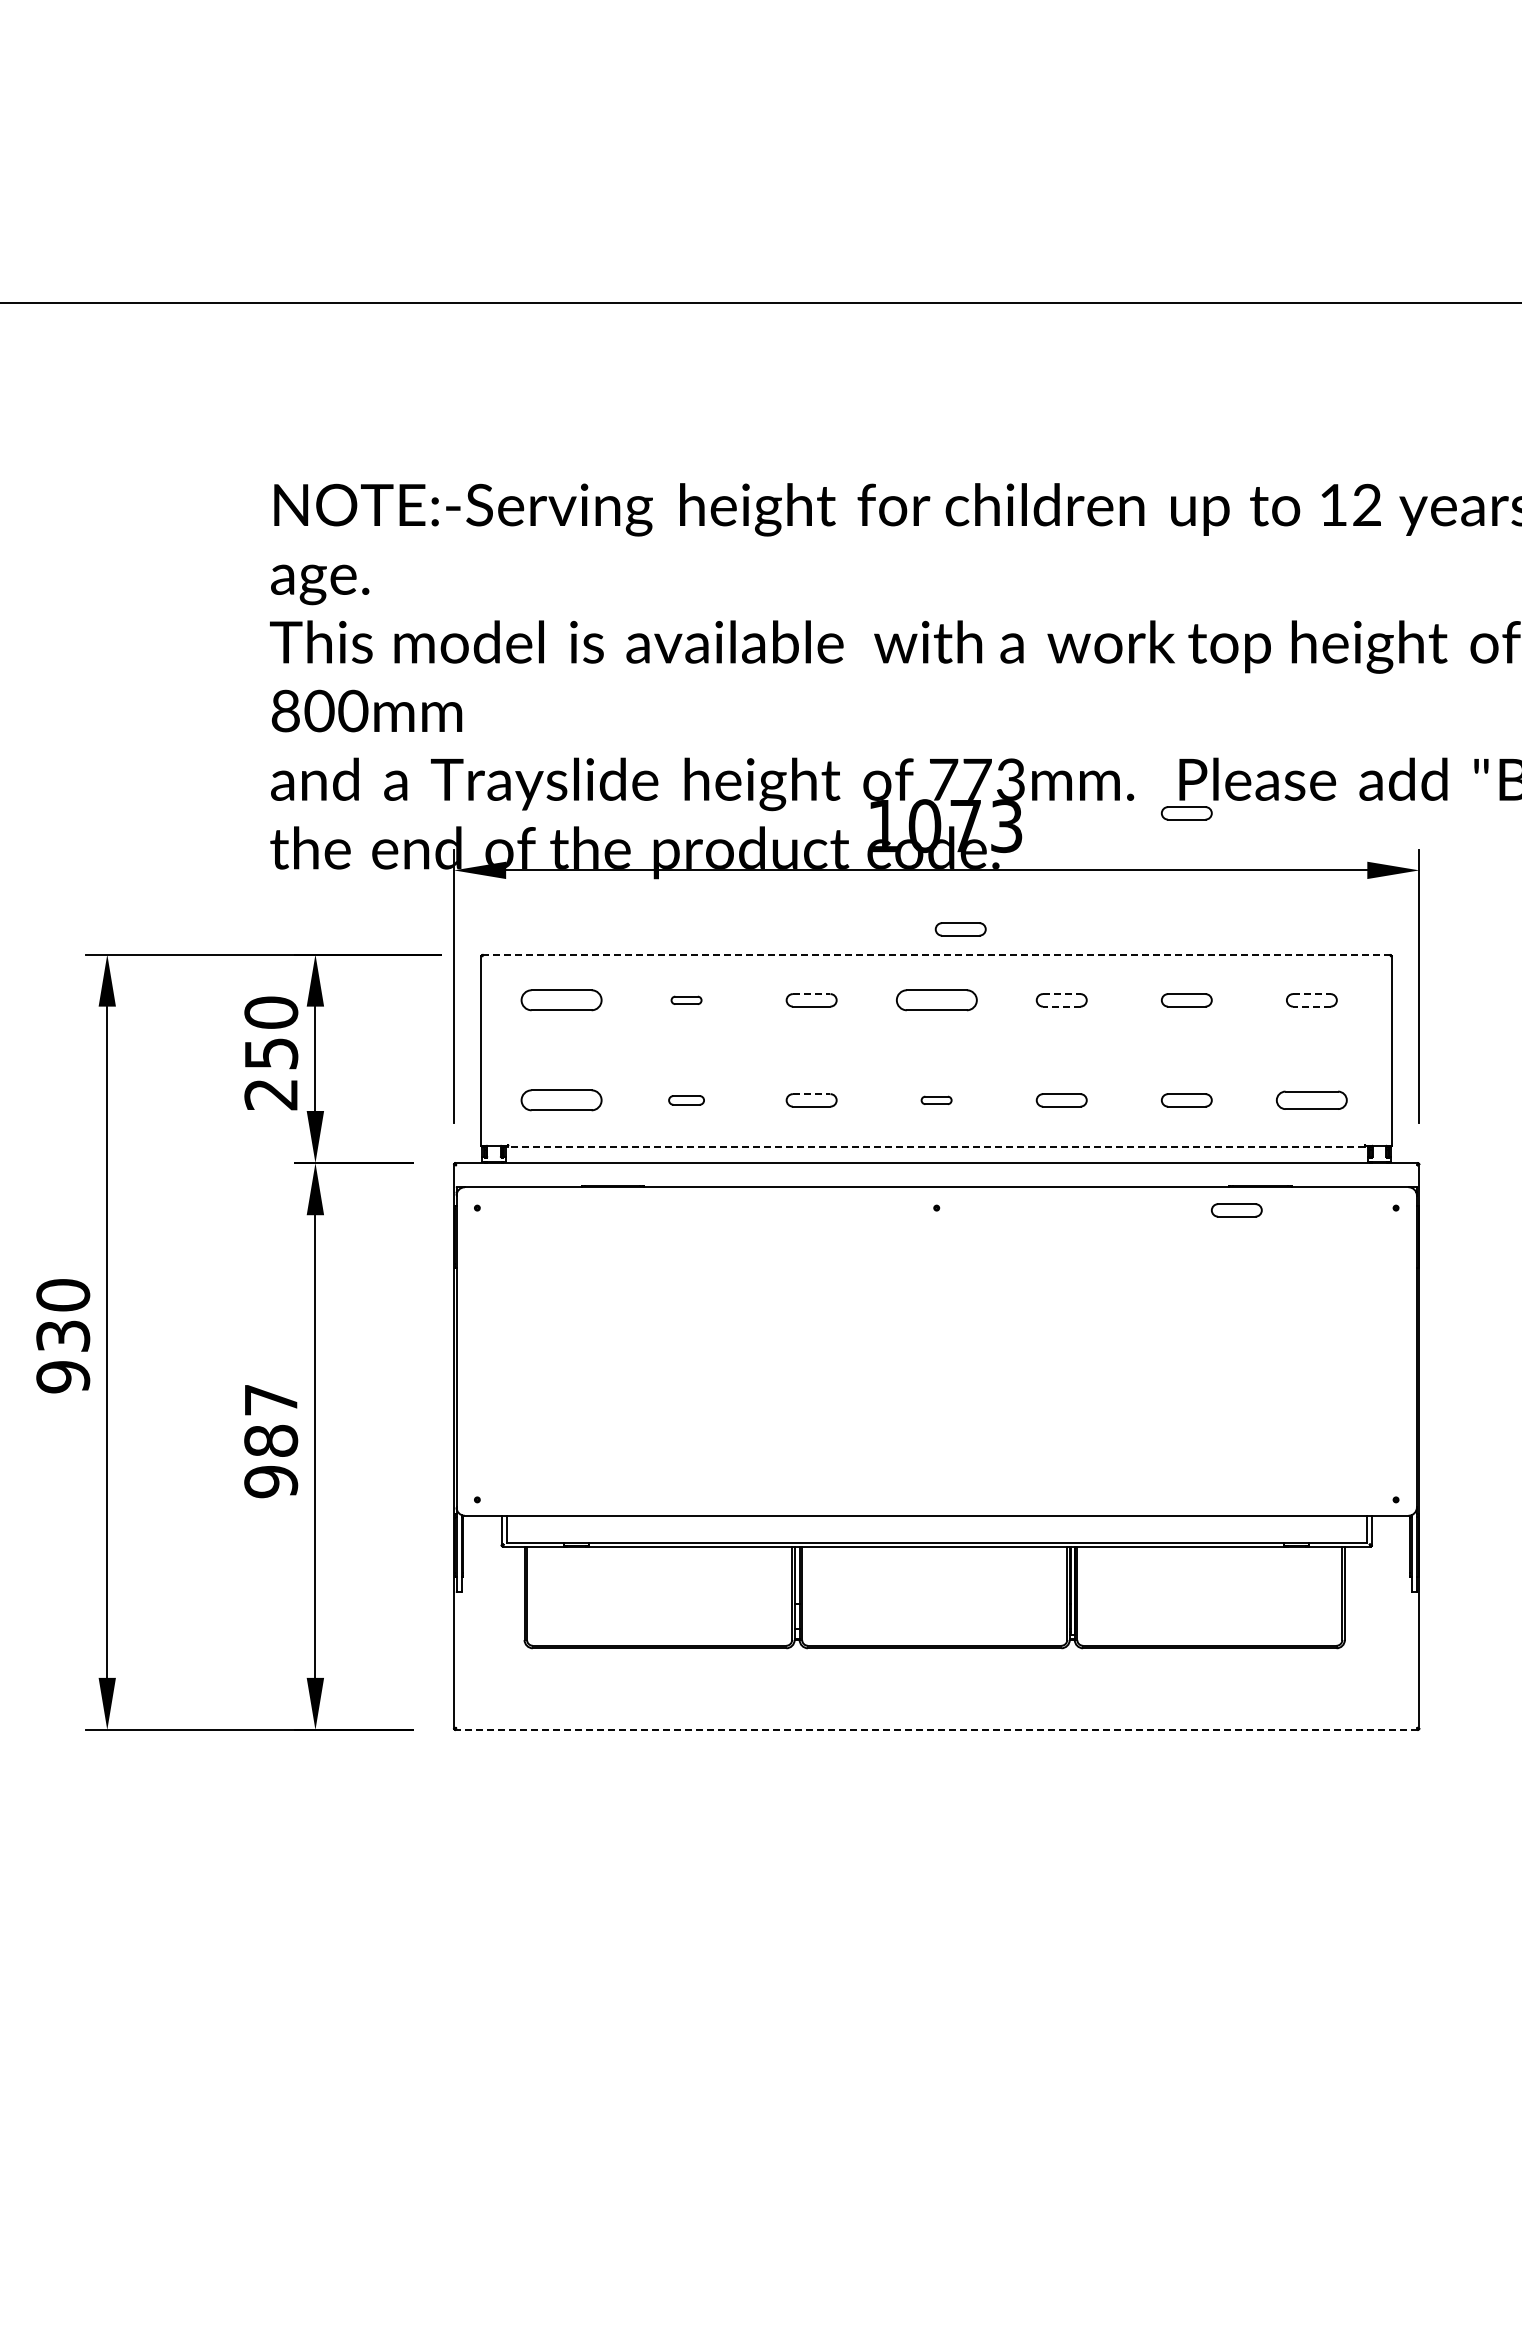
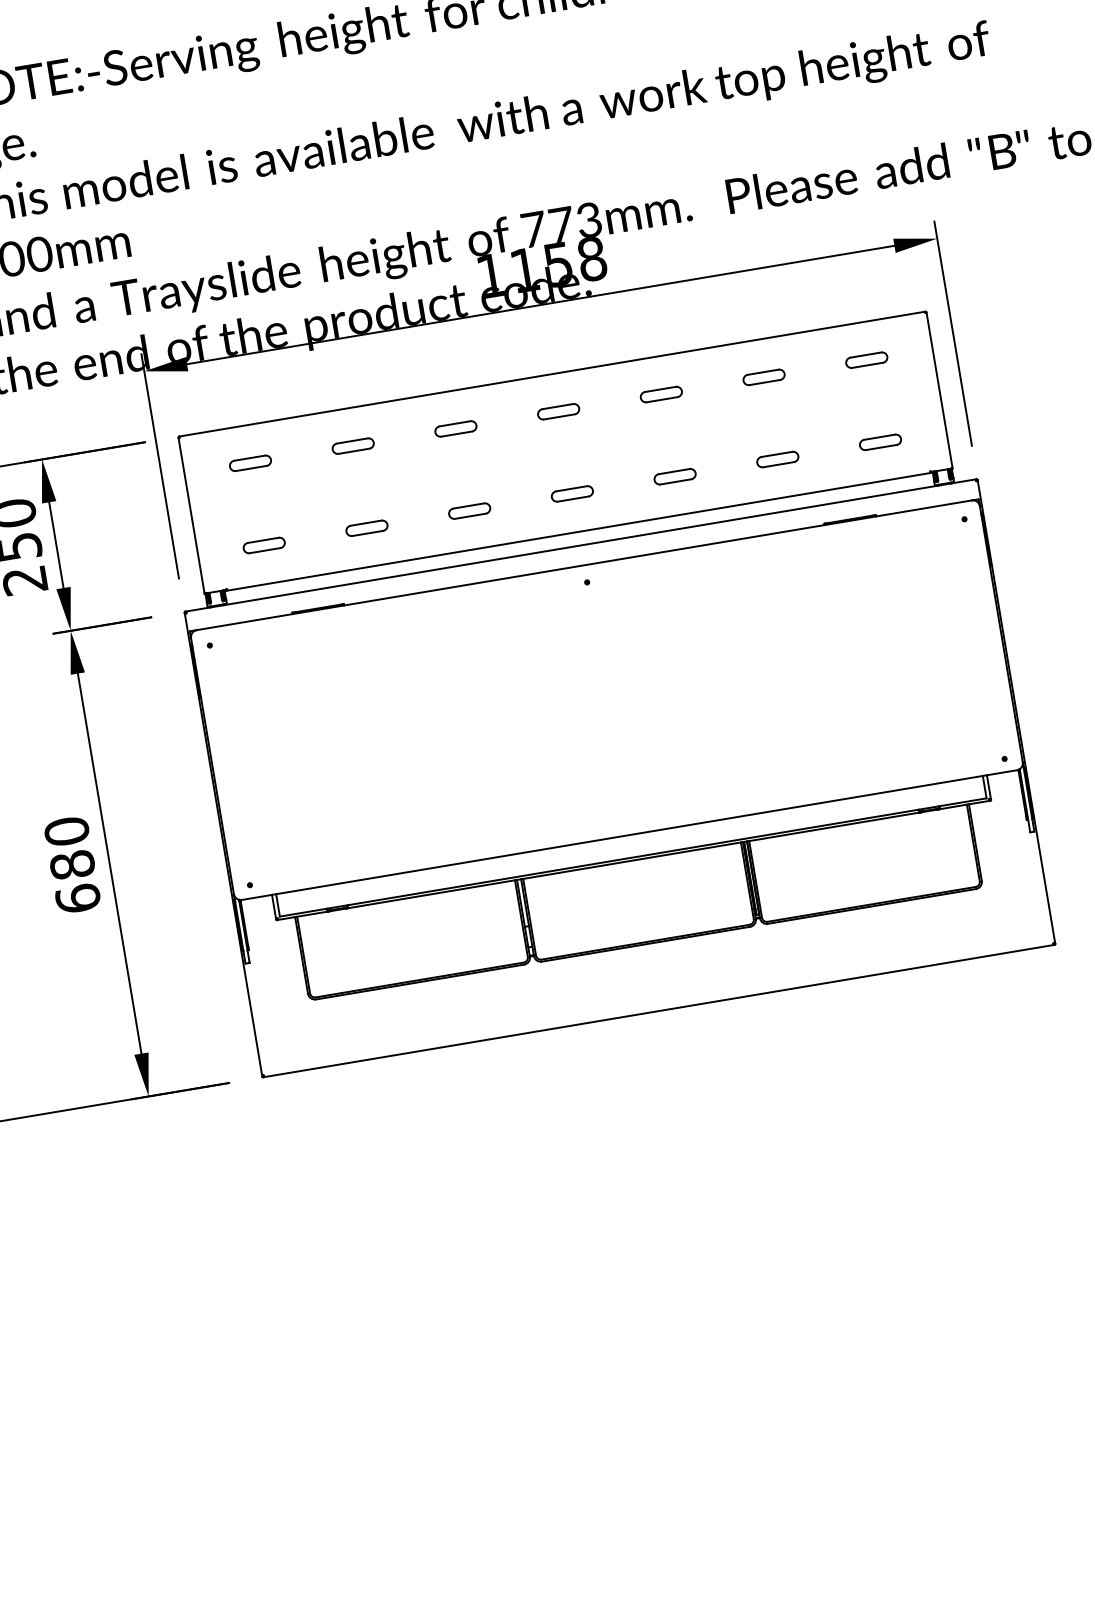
part: (1186, 813) -> (738, 223), removed
text: (965, 826) -> (558, 265), 1073 -> 1158
part: (960, 929) -> (568, 350), removed
line: (937, 954) -> (552, 373), dashed -> solid
line: (811, 994) -> (454, 424), dashed -> solid
line: (1061, 994) -> (660, 389), dashed -> solid
line: (1311, 994) -> (865, 355), dashed -> solid
part: (561, 1000) -> (250, 463), size x0.62
part: (686, 1000) -> (353, 446), size x1.67
part: (936, 1000) -> (558, 411), size x0.62
line: (1061, 1006) -> (661, 399), dashed -> solid
line: (1311, 1006) -> (867, 365), dashed -> solid
line: (811, 1094) -> (468, 506), dashed -> solid
part: (561, 1100) -> (264, 545), size x0.62
part: (686, 1100) -> (366, 528), size x1.43
part: (936, 1100) -> (572, 494), size x1.67
part: (1311, 1100) -> (880, 442), size x0.71
line: (936, 1146) -> (578, 531), dashed -> solid
part: (1236, 1210) -> (833, 543), removed
text: (271, 1440) -> (72, 864), 987 -> 680
line: (936, 1730) -> (658, 1011), dashed -> solid

